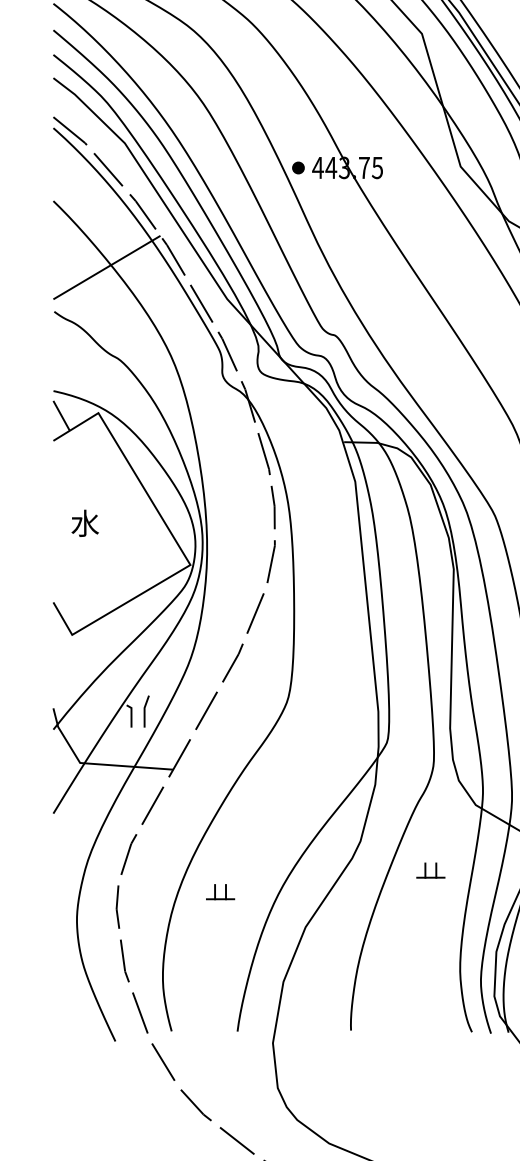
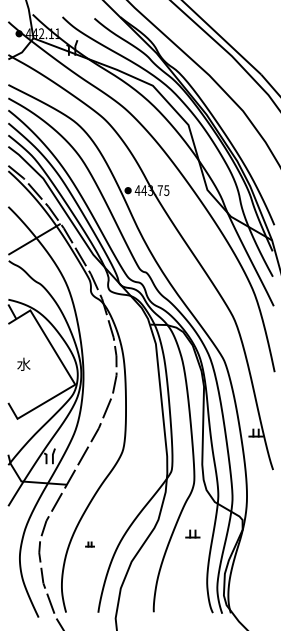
part: (219, 891) -> (89, 544), size x0.6

